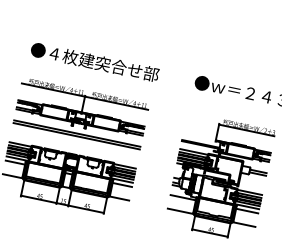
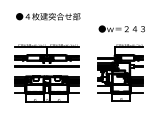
text: (95, 62) -> (48, 16), moved

